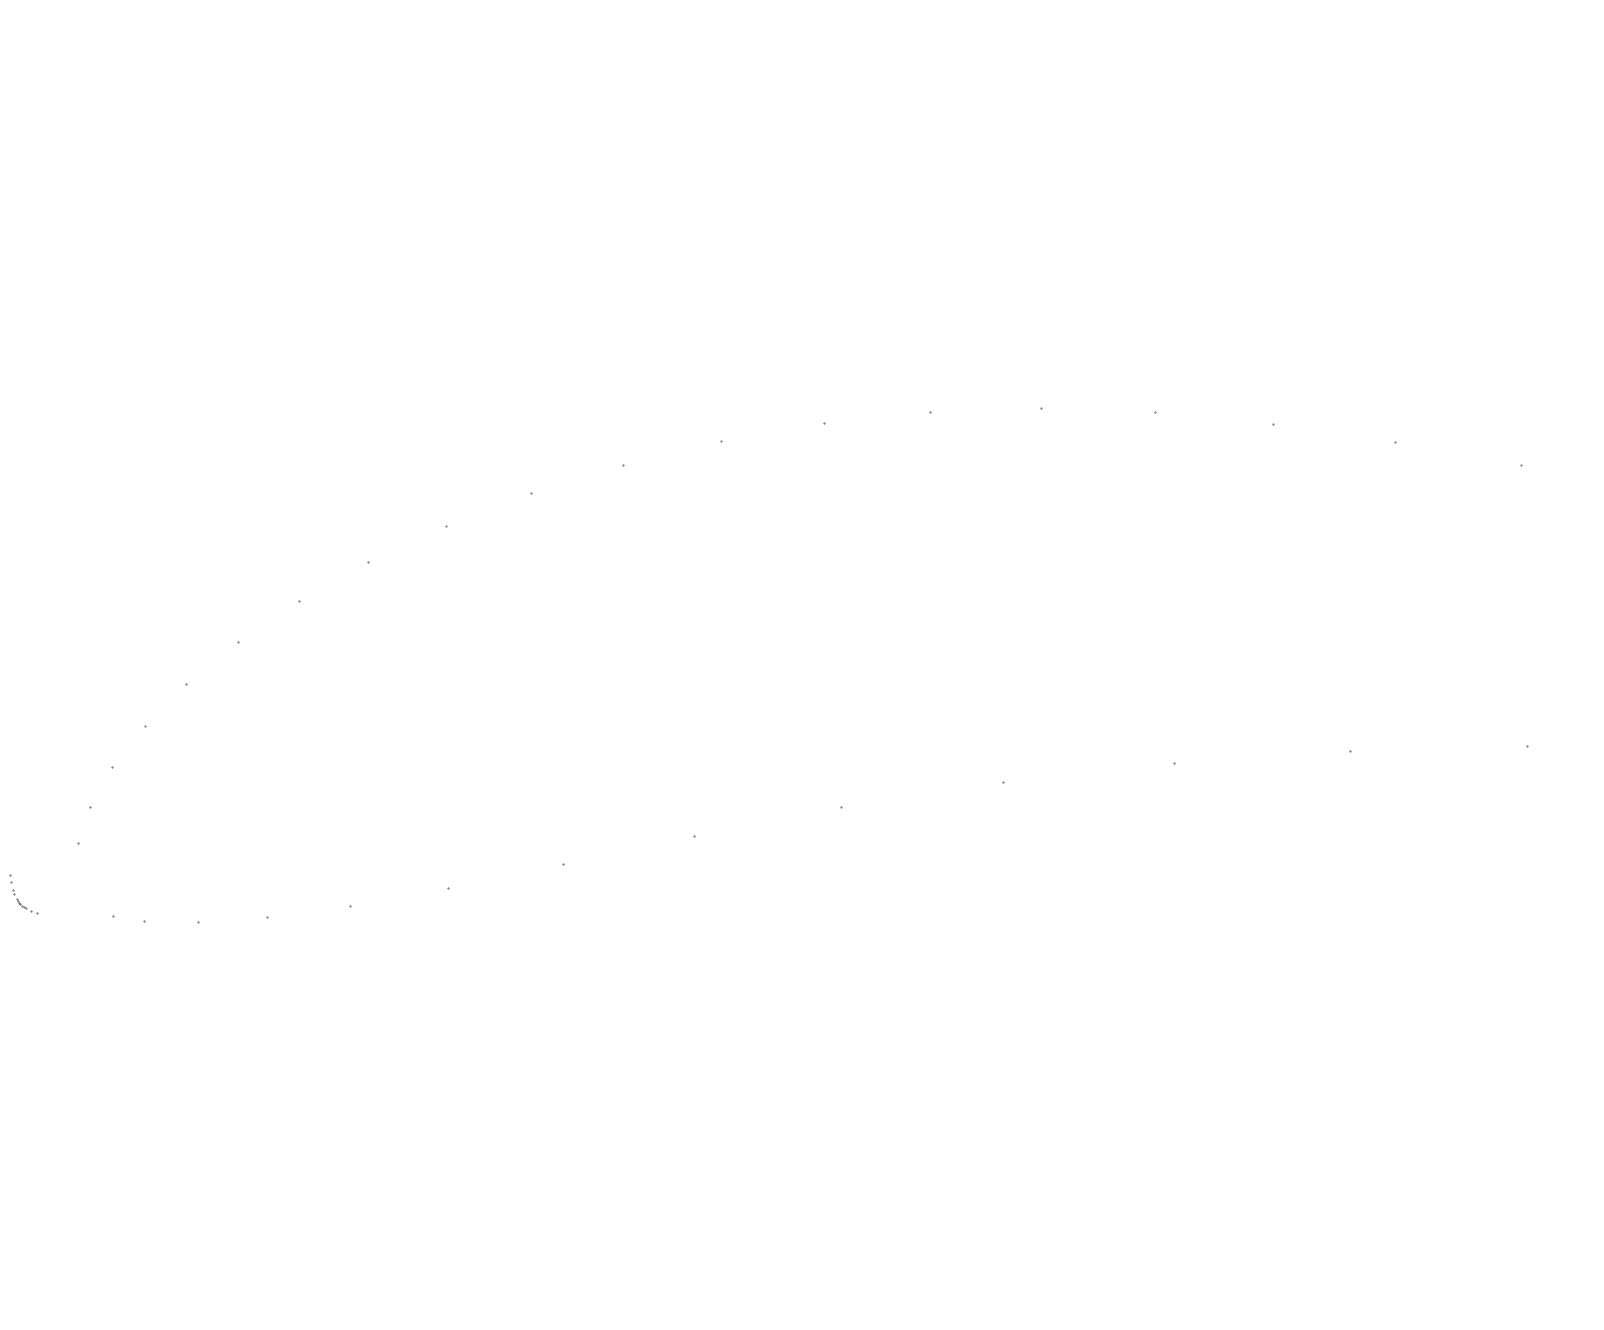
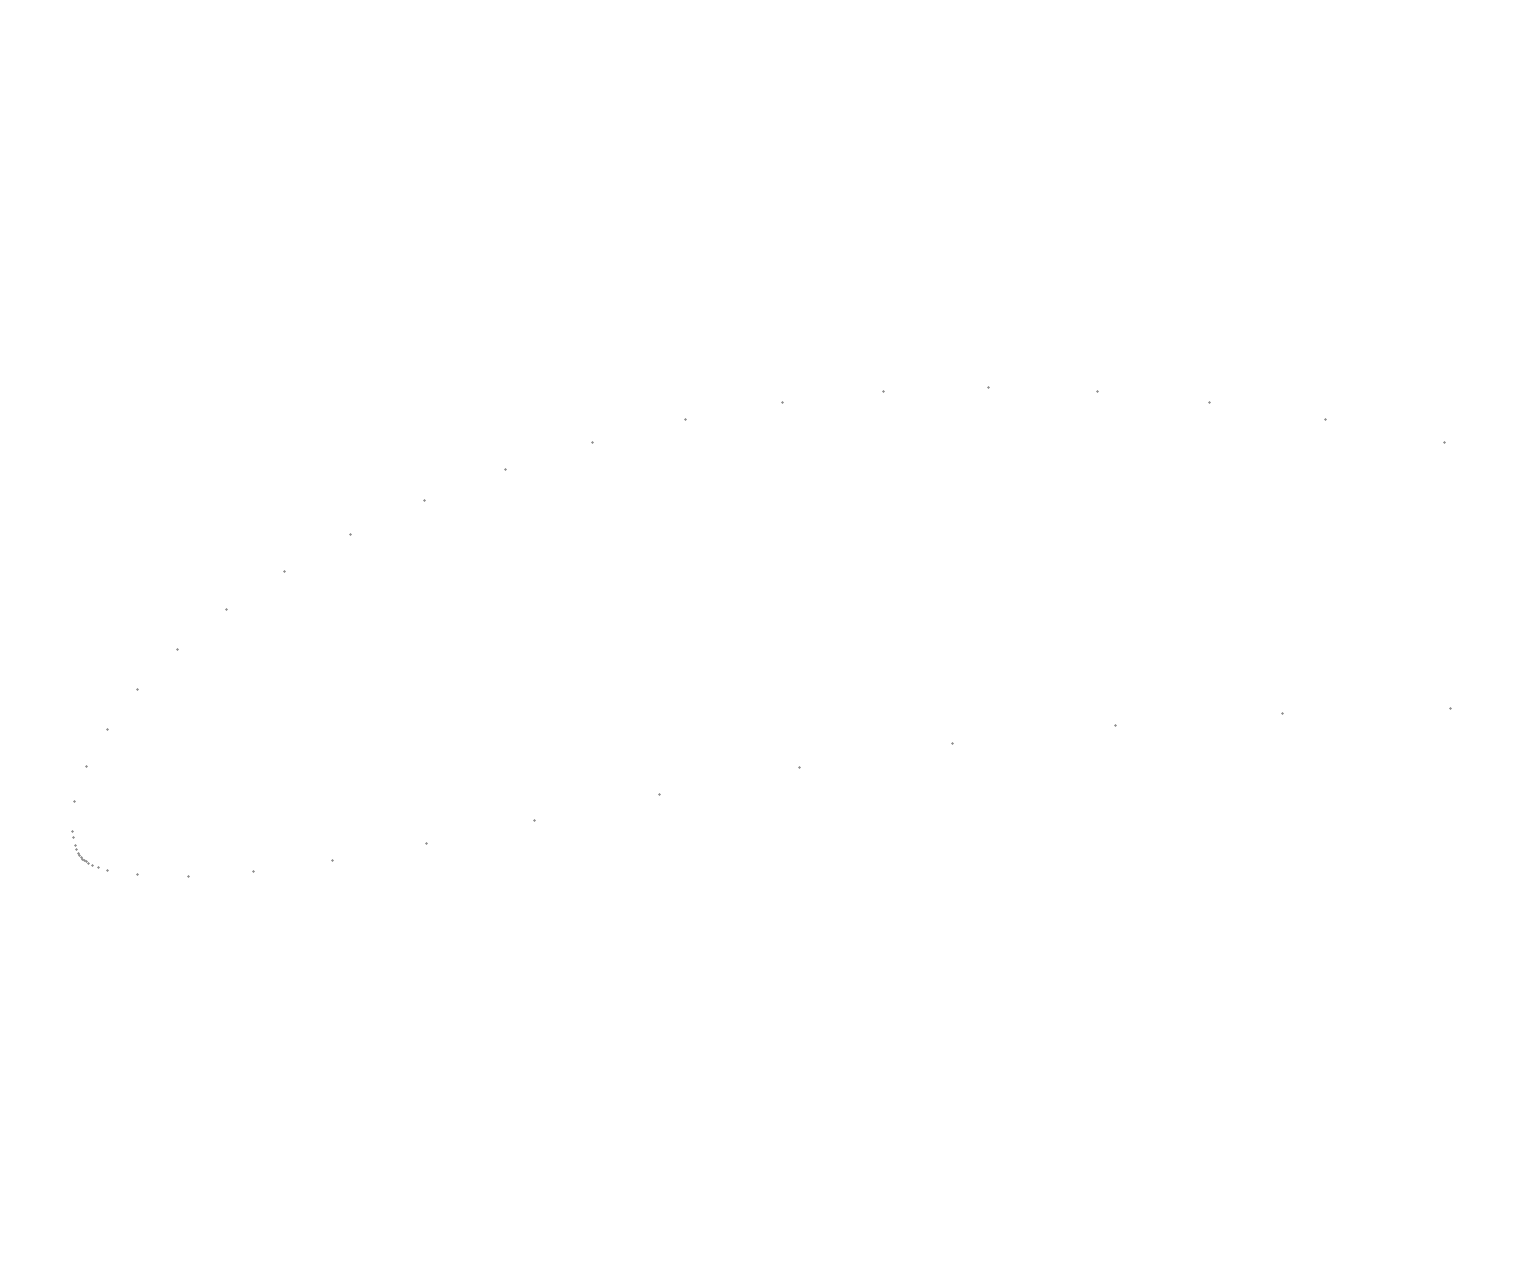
part: (18, 899) -> (80, 854), moved

